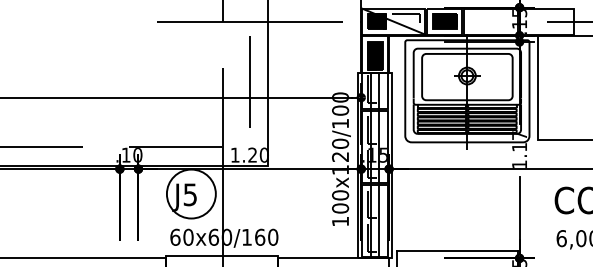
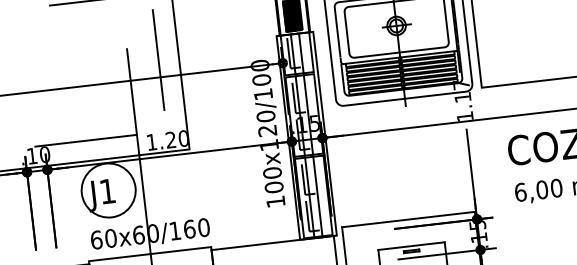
text: (189, 194) -> (106, 191), J5 -> J1

